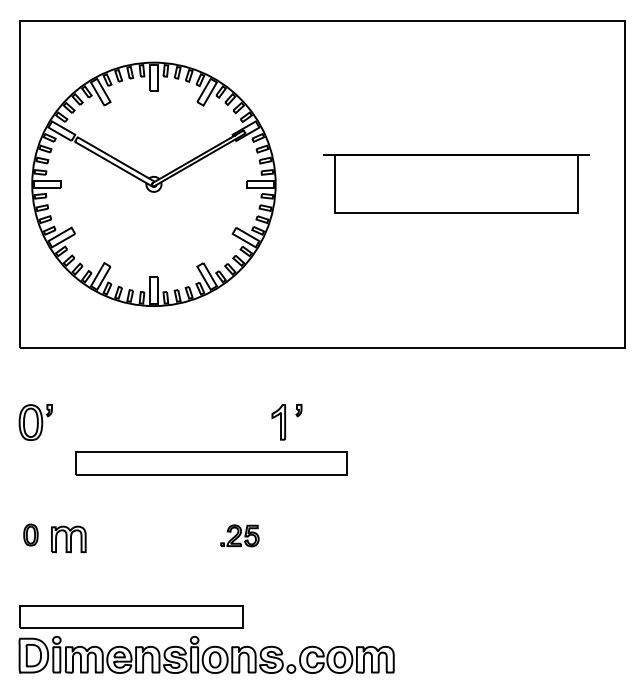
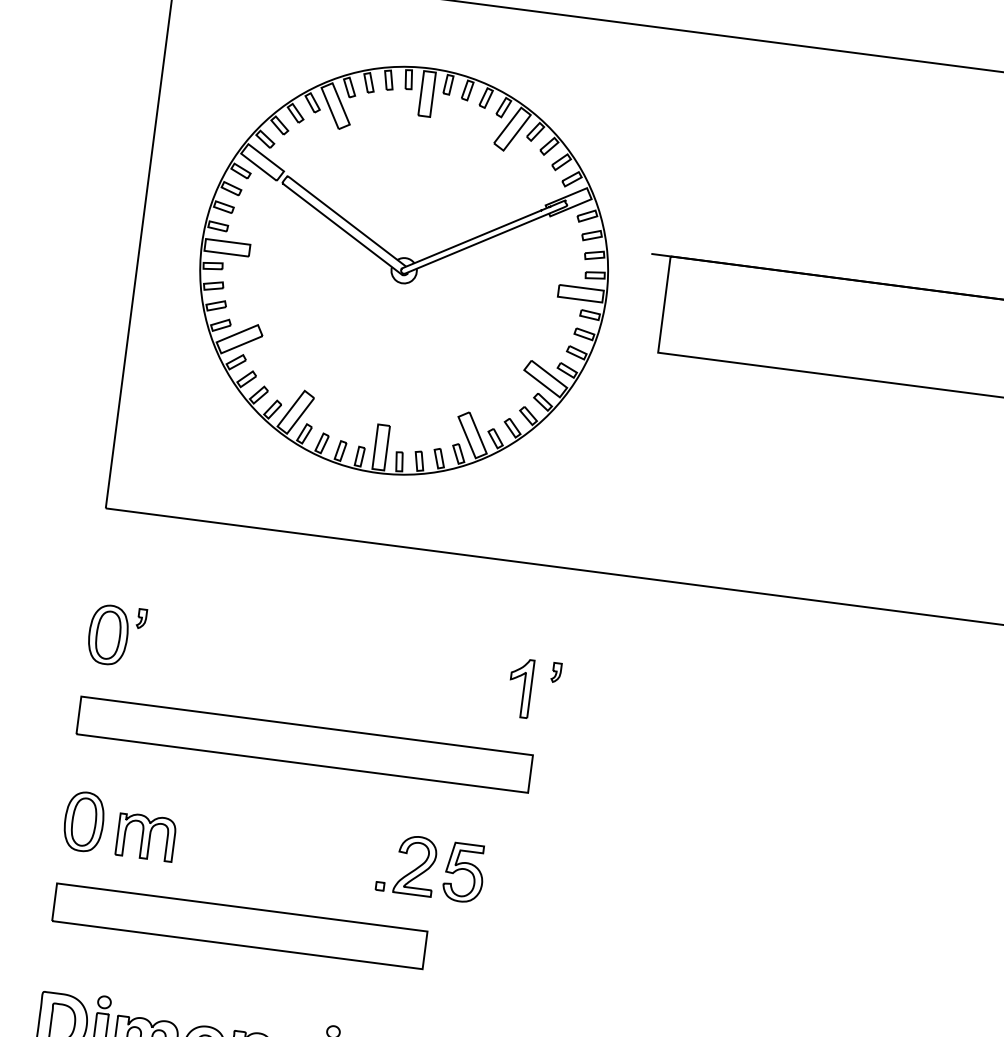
part: (153, 183) -> (403, 269), moved
part: (211, 463) -> (304, 744), moved
part: (30, 534) -> (83, 820), size x1.67
part: (239, 535) -> (430, 867), size x1.67
part: (131, 616) -> (240, 925), moved

